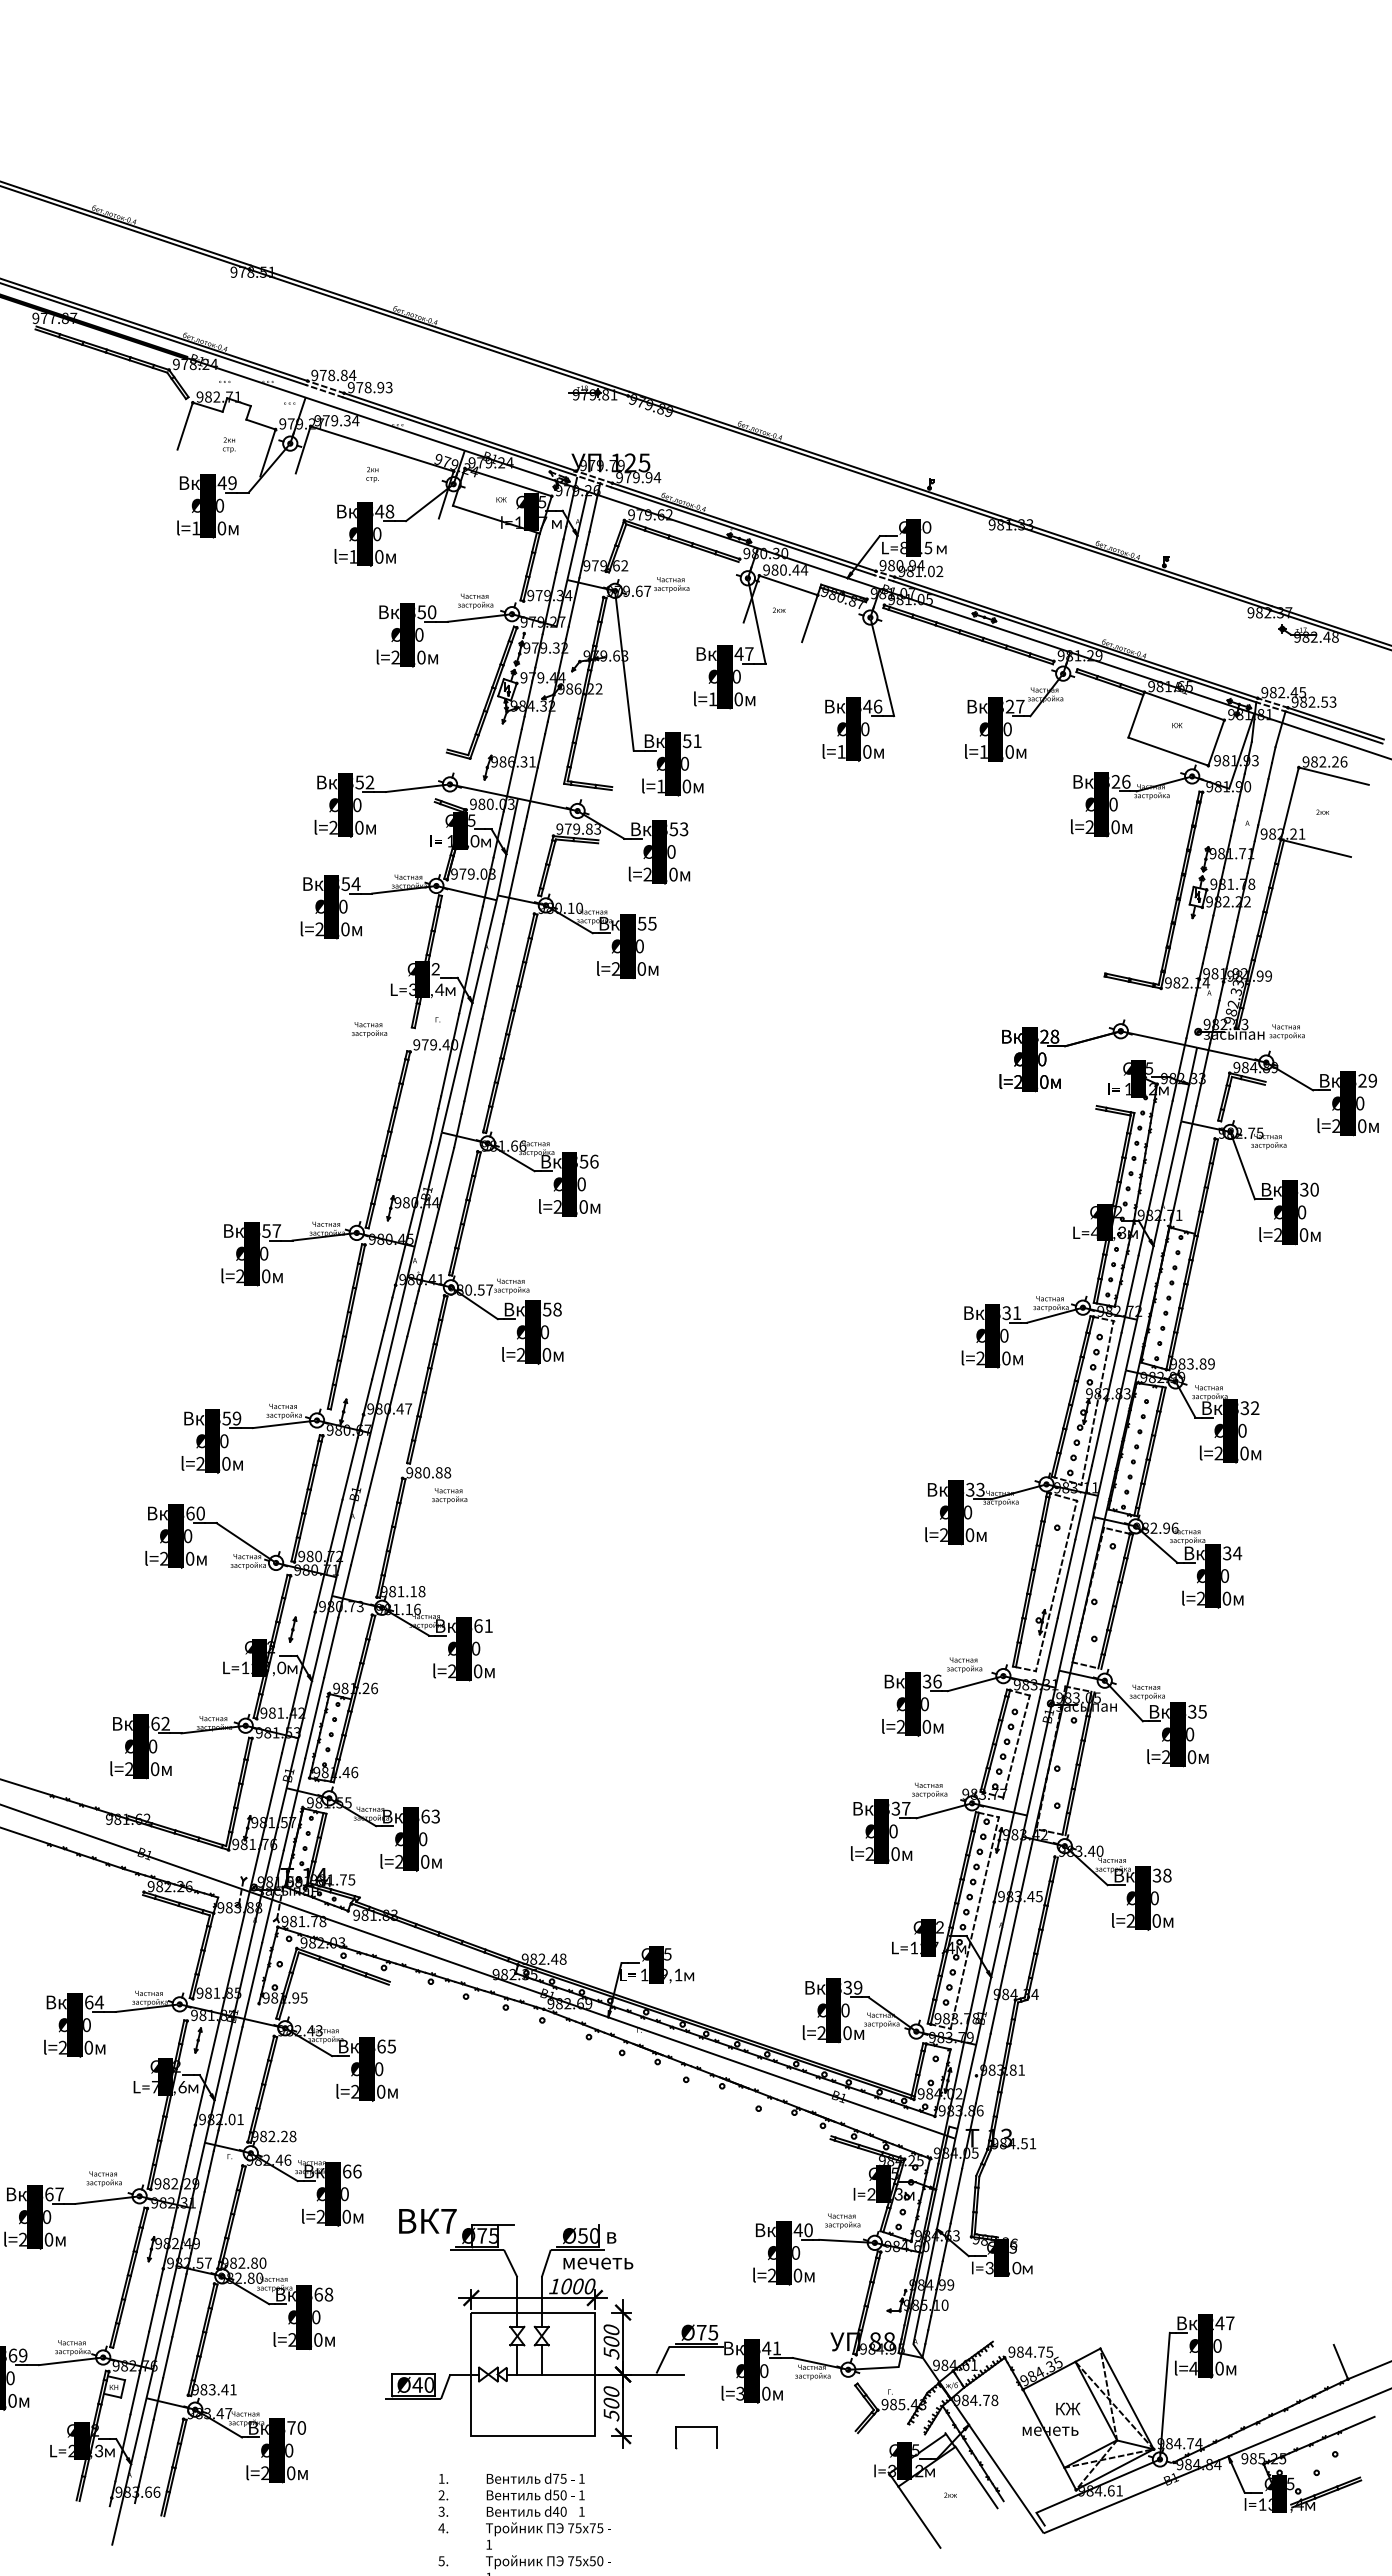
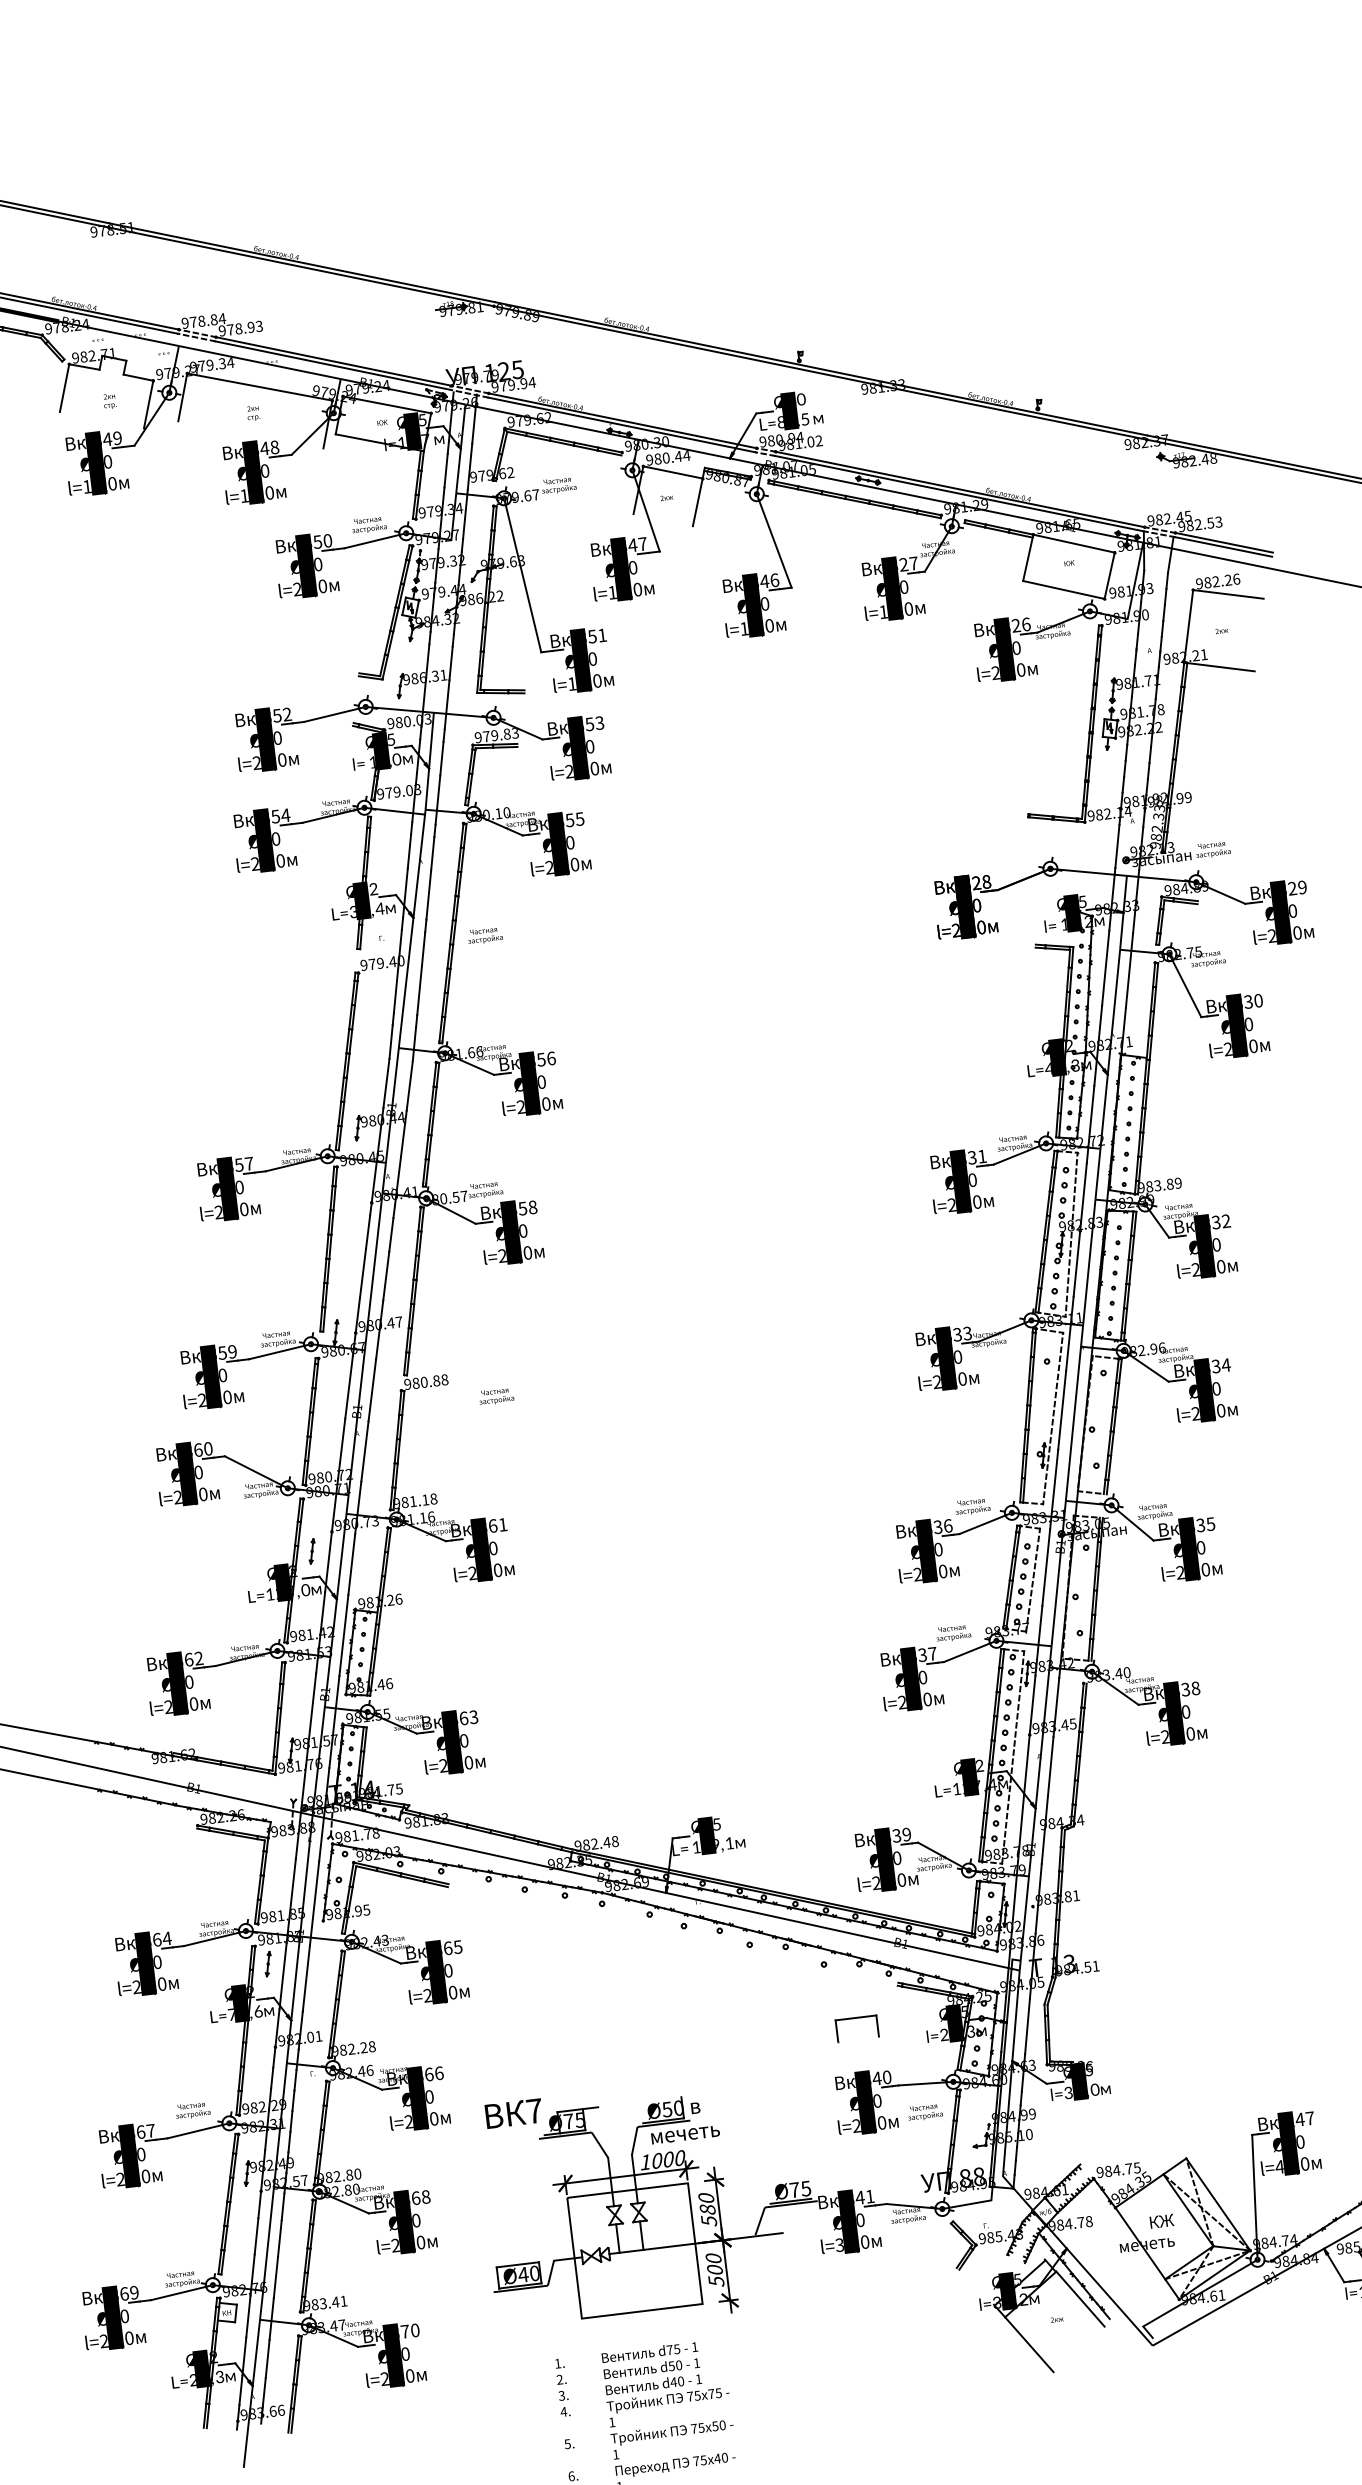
text: (369, 1029) -> (485, 935), moved
text: (449, 1495) -> (496, 1396), moved
text: (842, 2220) -> (924, 2111), moved
text: (611, 2341) -> (707, 2209), 500 -> 580
part: (696, 2427) -> (856, 2018), moved

